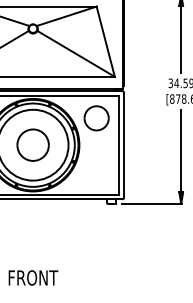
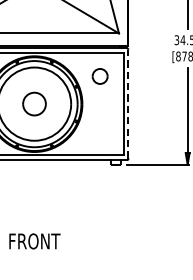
part: (96, 118) -> (100, 76), size x0.6
part: (32, 144) -> (33, 103), size x0.7
line: (123, 145) -> (127, 104), solid -> dashed

